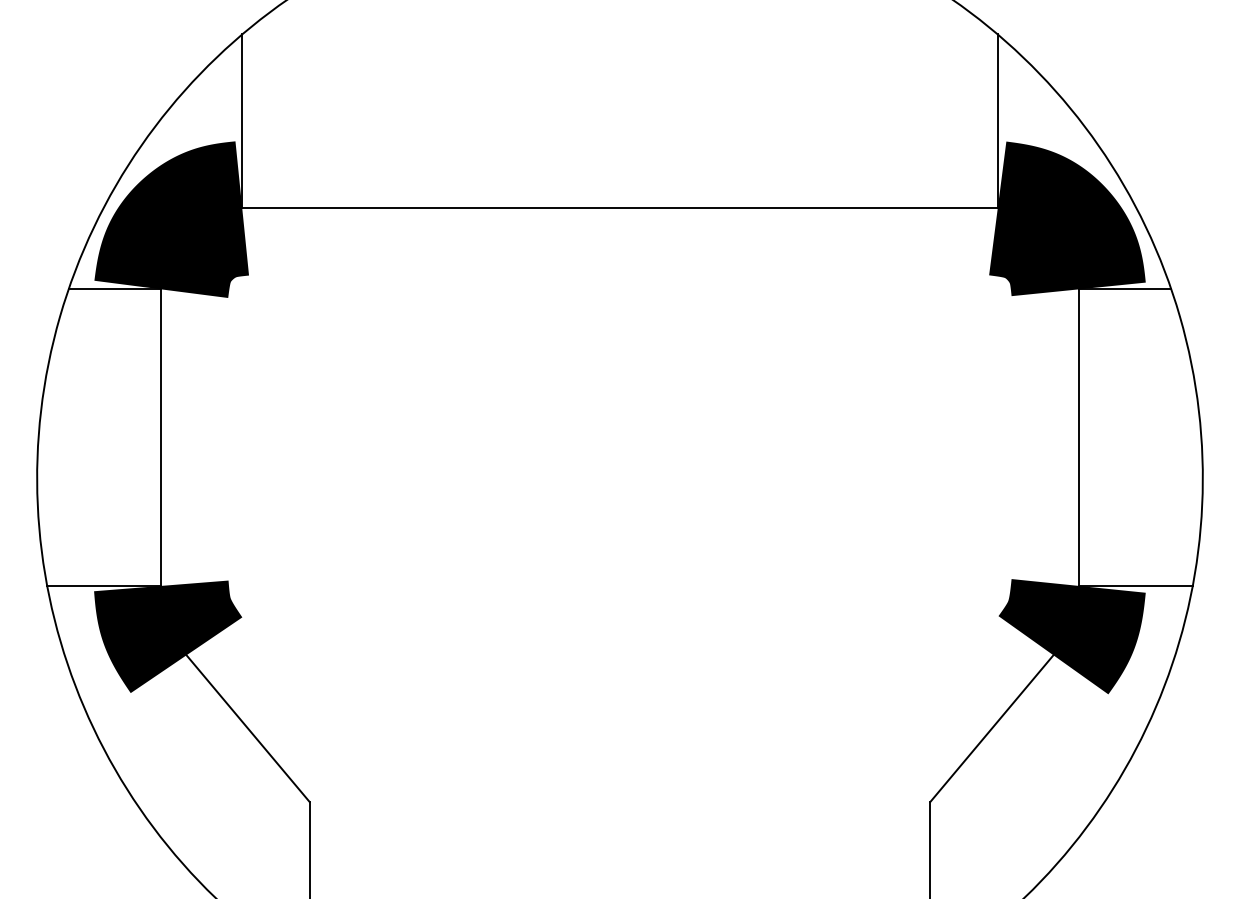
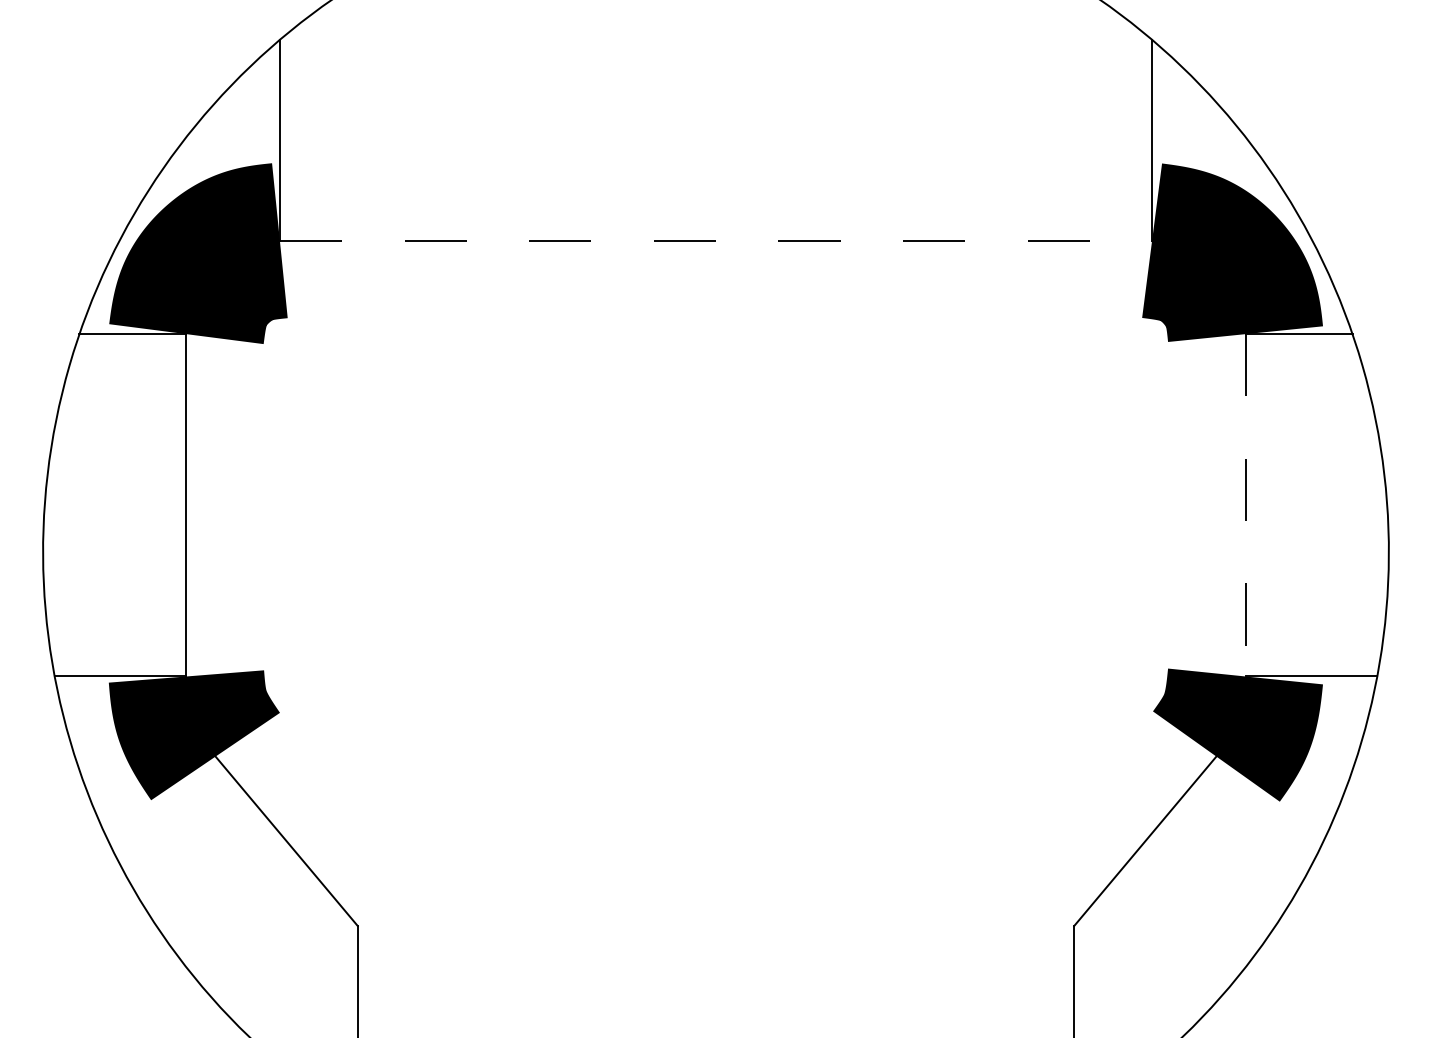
line: (620, 208) -> (716, 240), solid -> dashed
line: (1078, 438) -> (1245, 506), solid -> dashed

